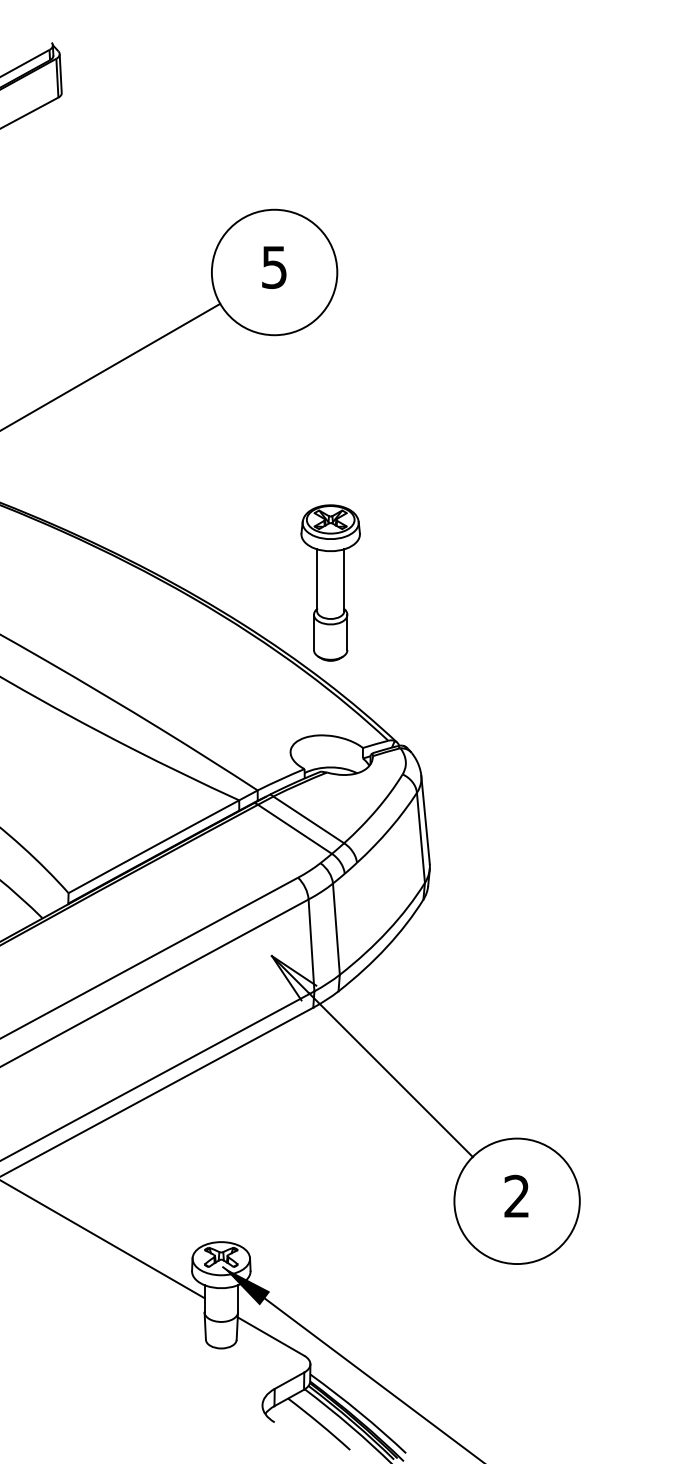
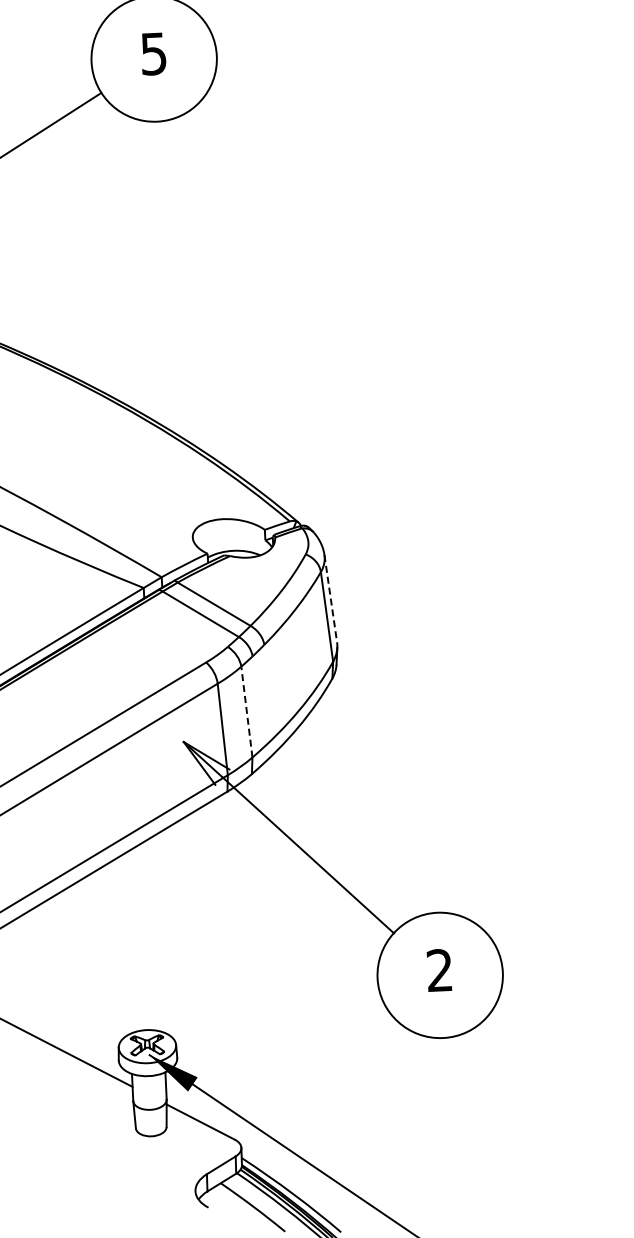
part: (330, 582) -> (224, 366), removed
line: (425, 820) -> (330, 599), solid -> dashed
line: (336, 929) -> (246, 712), solid -> dashed

